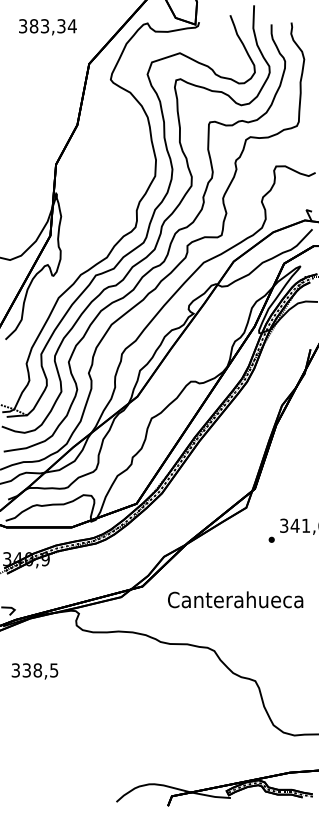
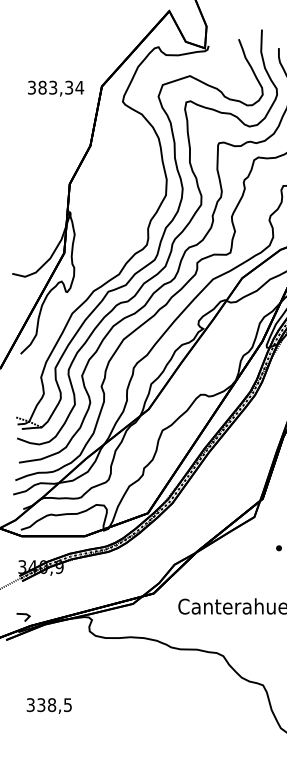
text: (47, 27) -> (55, 88), moved
text: (34, 671) -> (48, 706), moved

